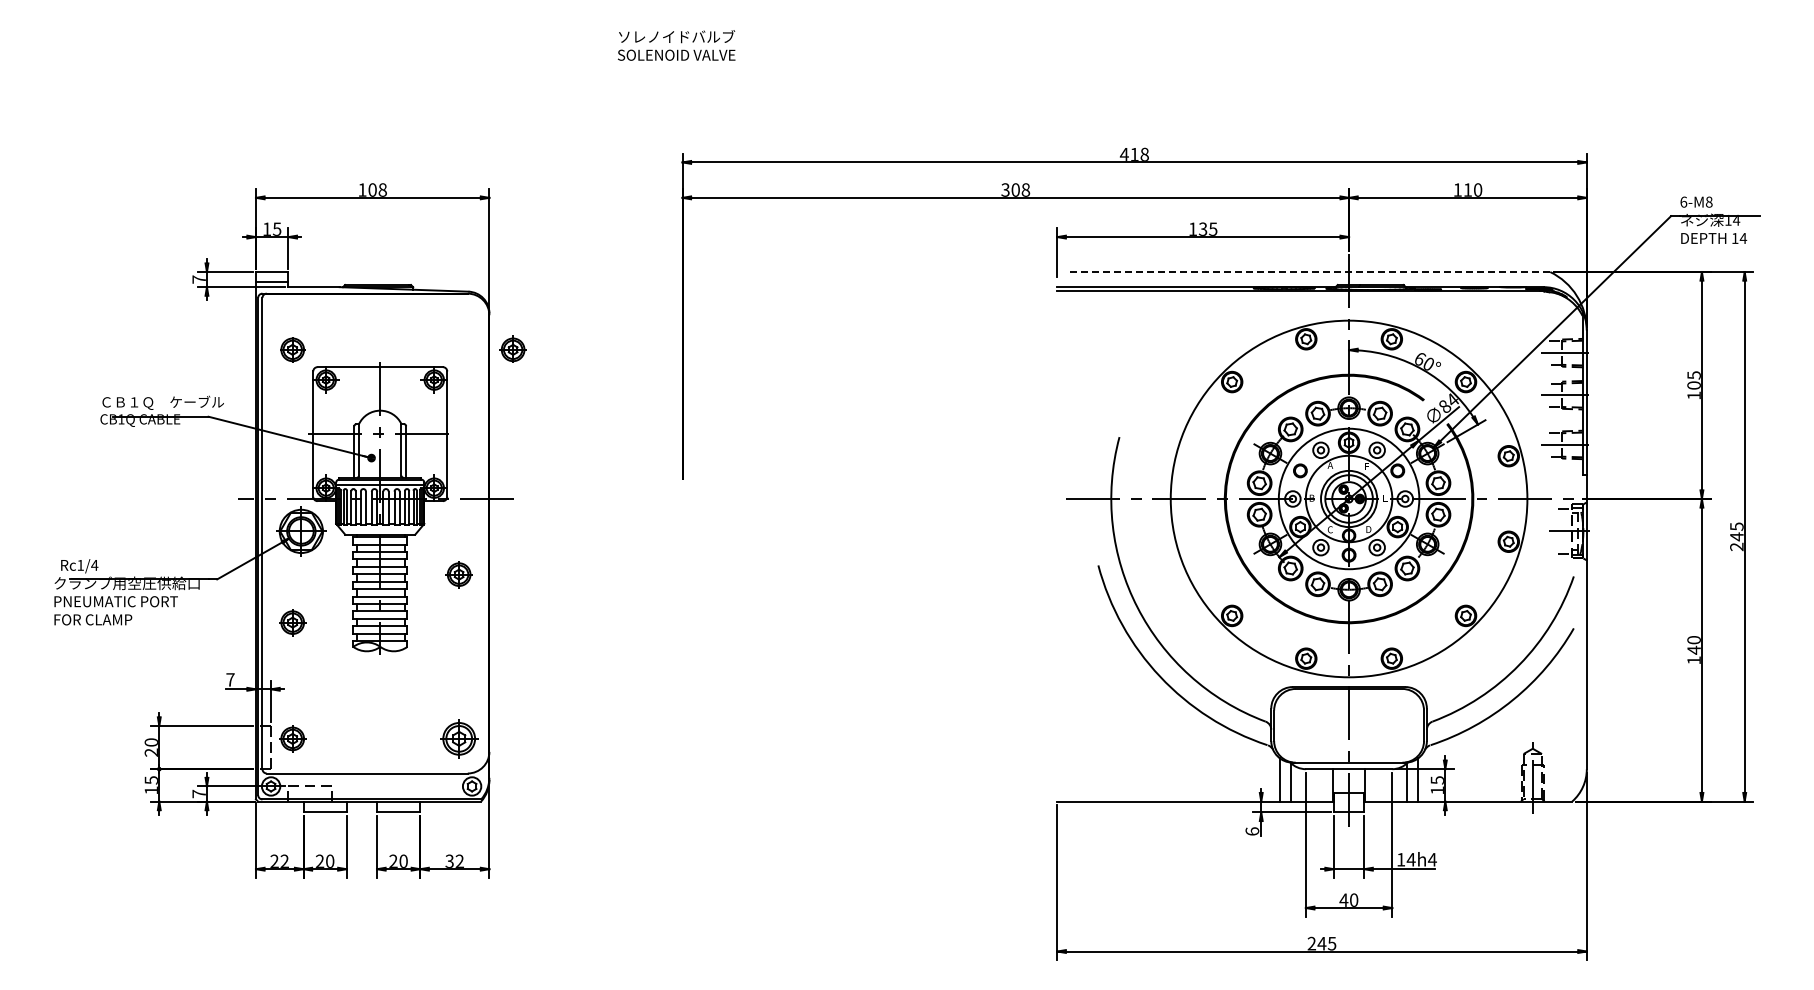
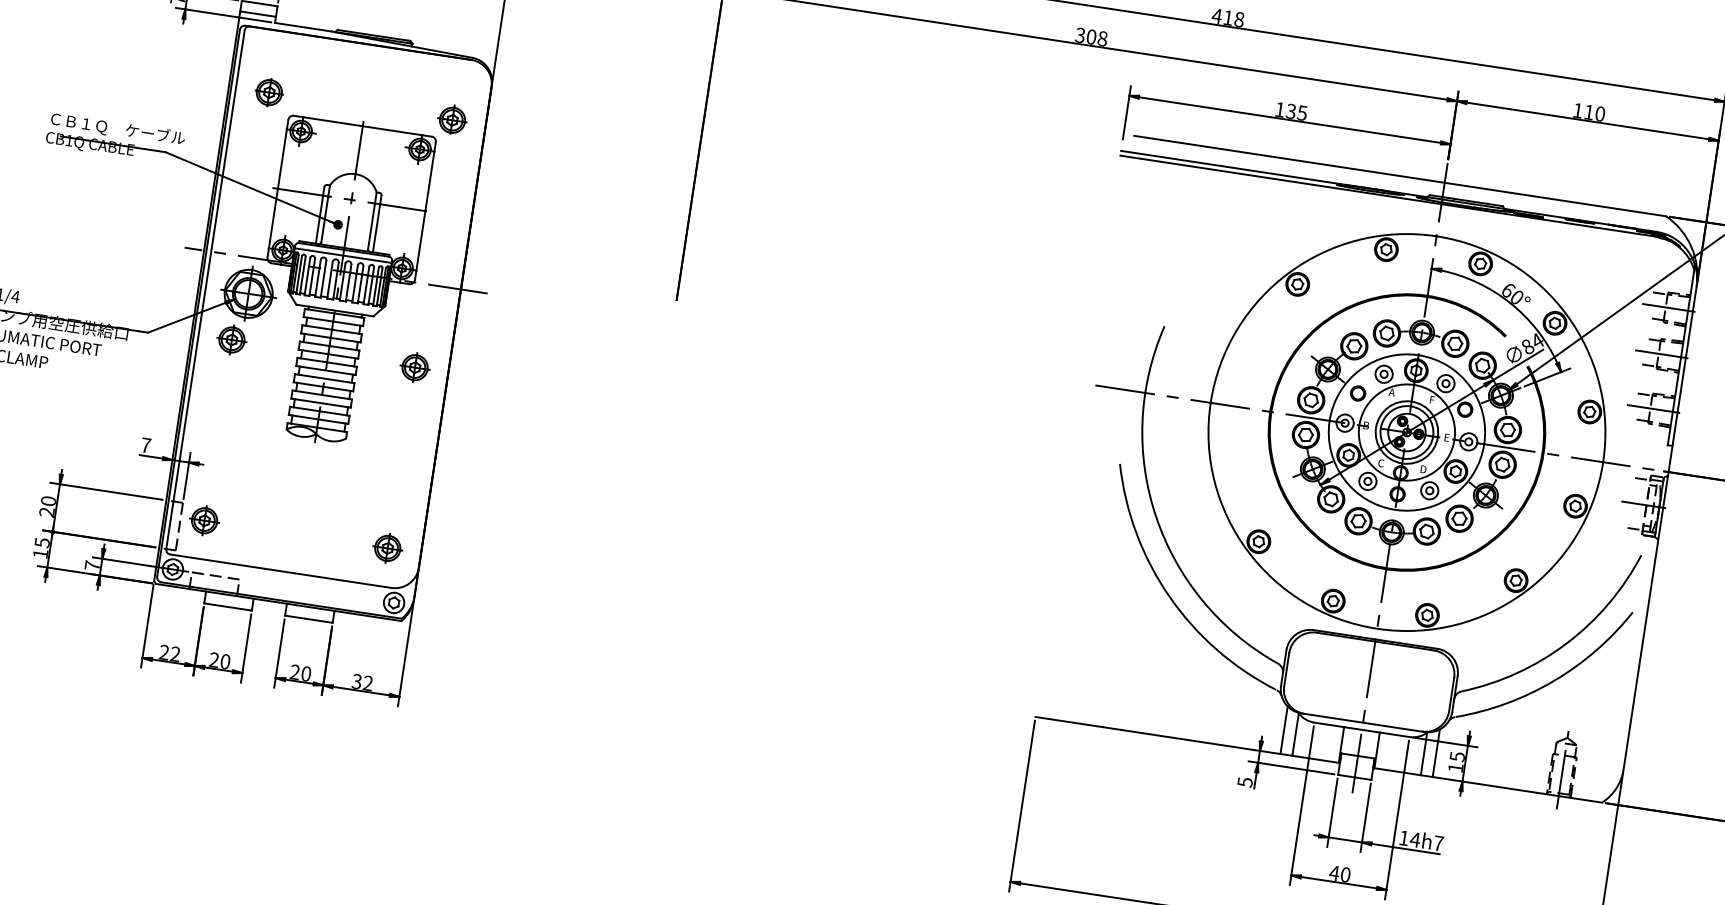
line: (1308, 272) -> (1399, 176), dashed -> solid
part: (512, 348) -> (452, 118), moved
part: (292, 622) -> (231, 339), moved
part: (458, 738) -> (387, 547), size x0.71
text: (1252, 831) -> (1245, 782), 6 -> 5
text: (1431, 859) -> (1437, 842), 14h4 -> 14h7

